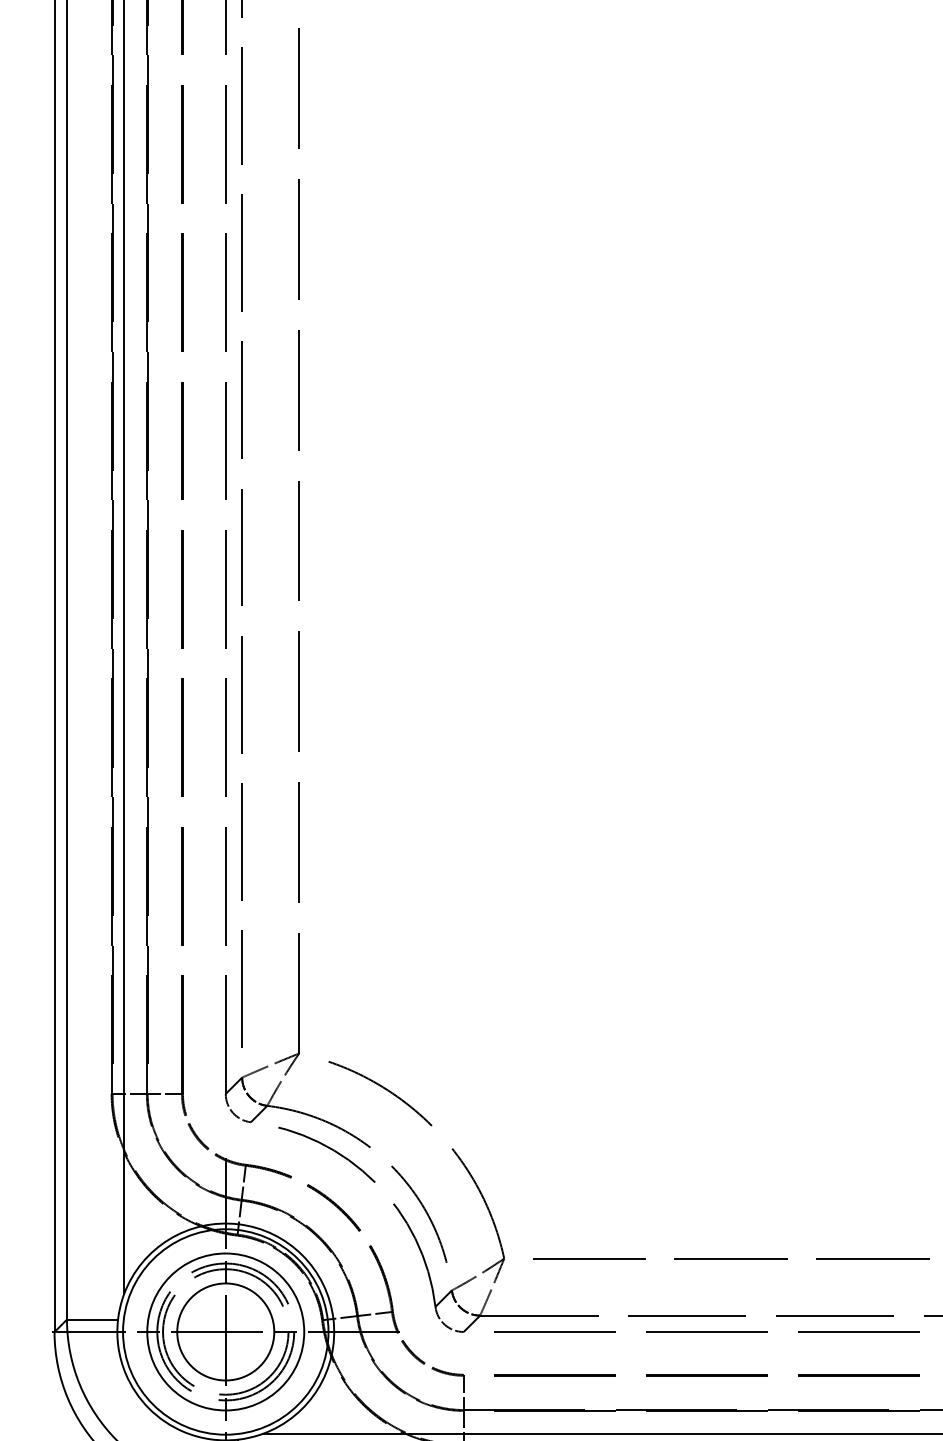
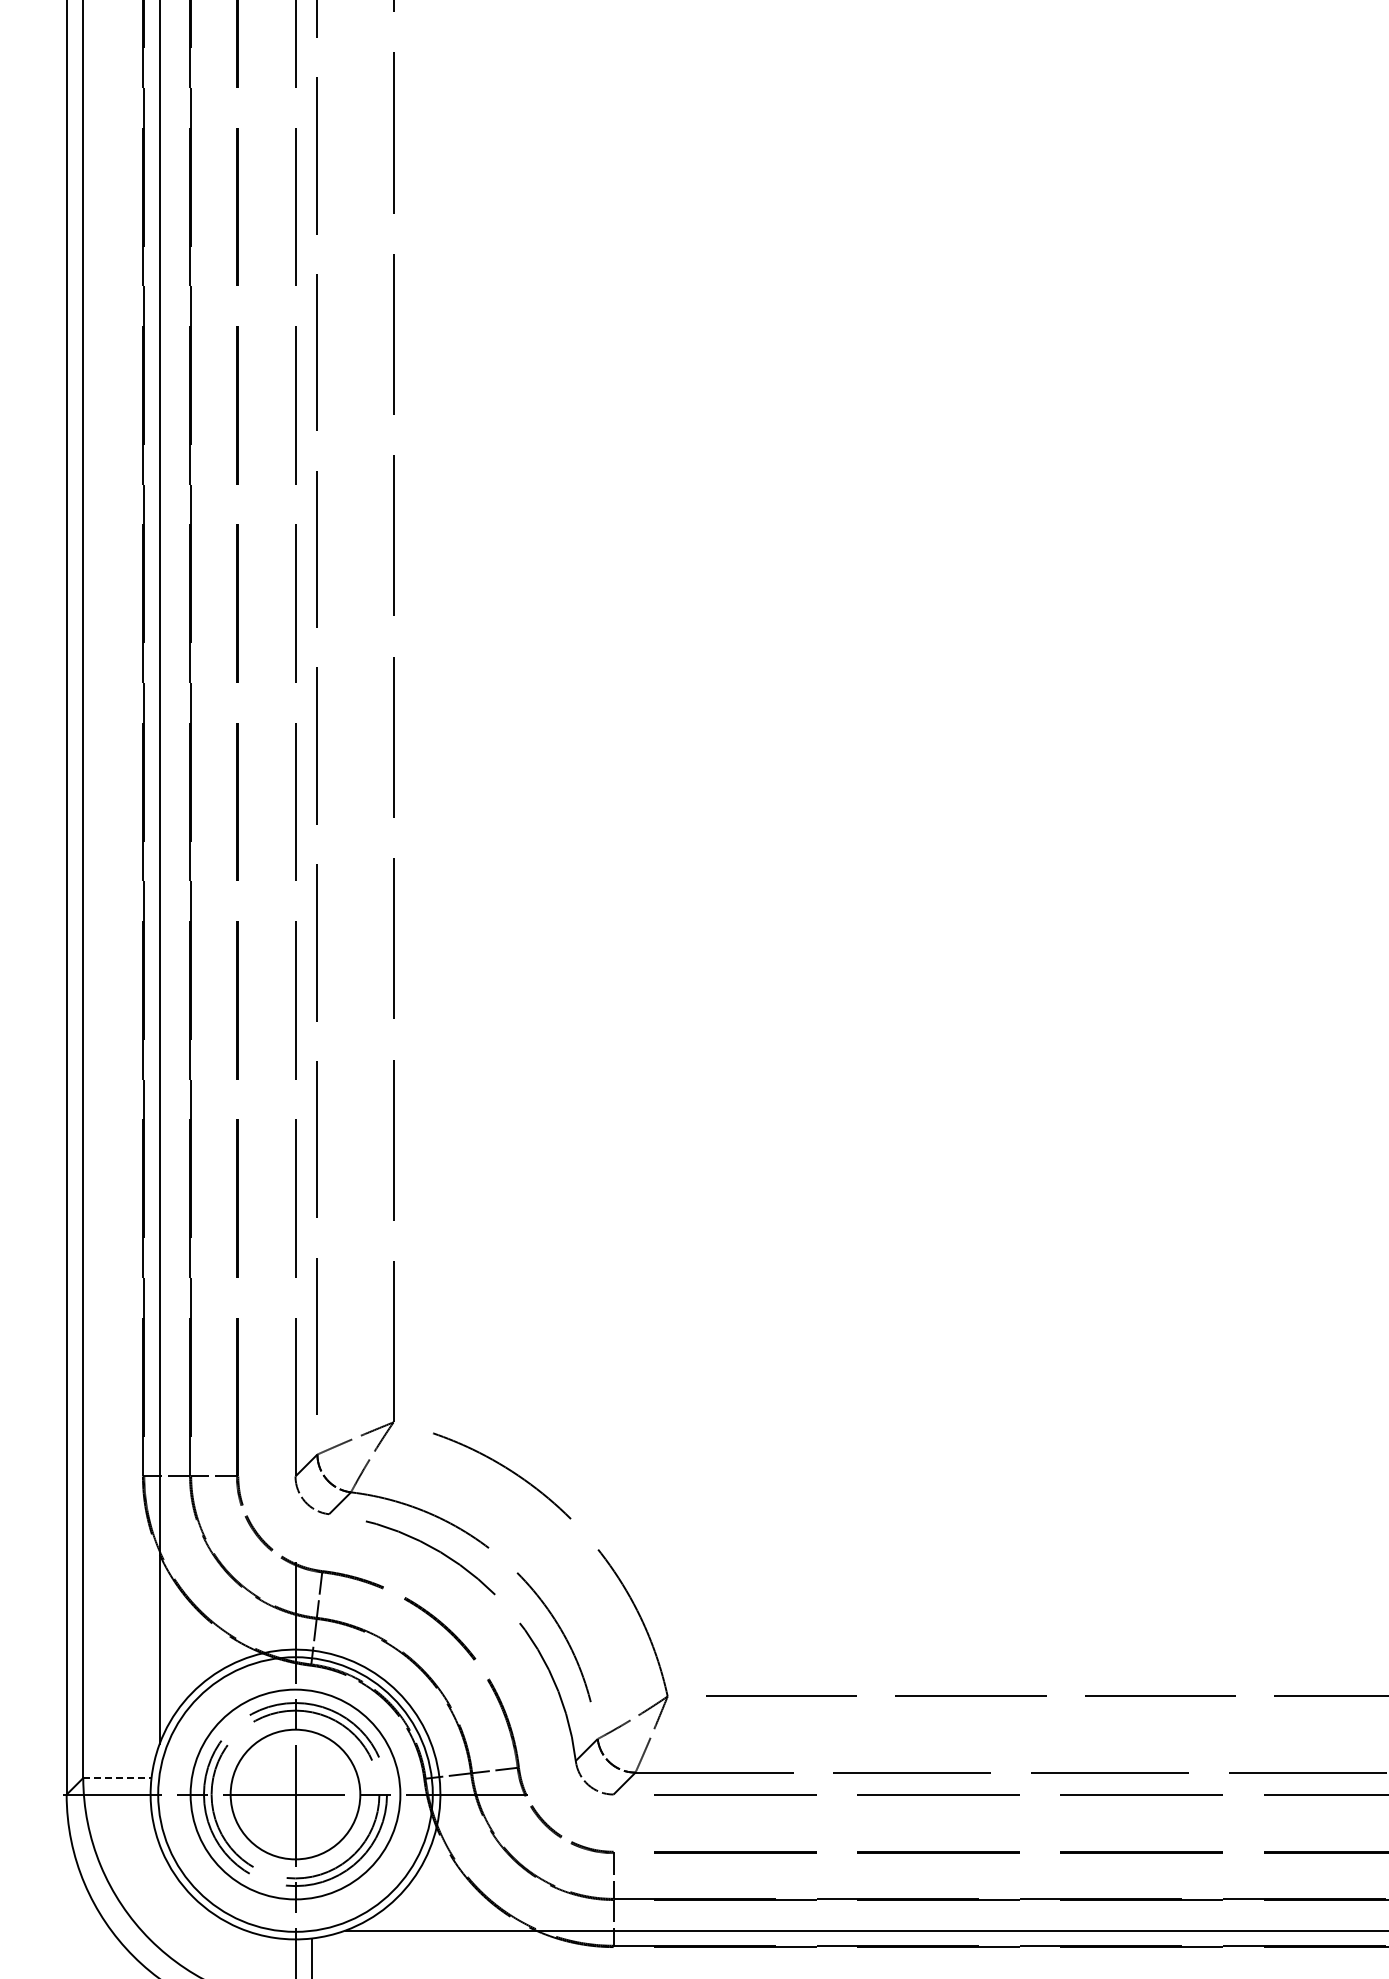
line: (92, 1319) -> (117, 1778), solid -> dashed

